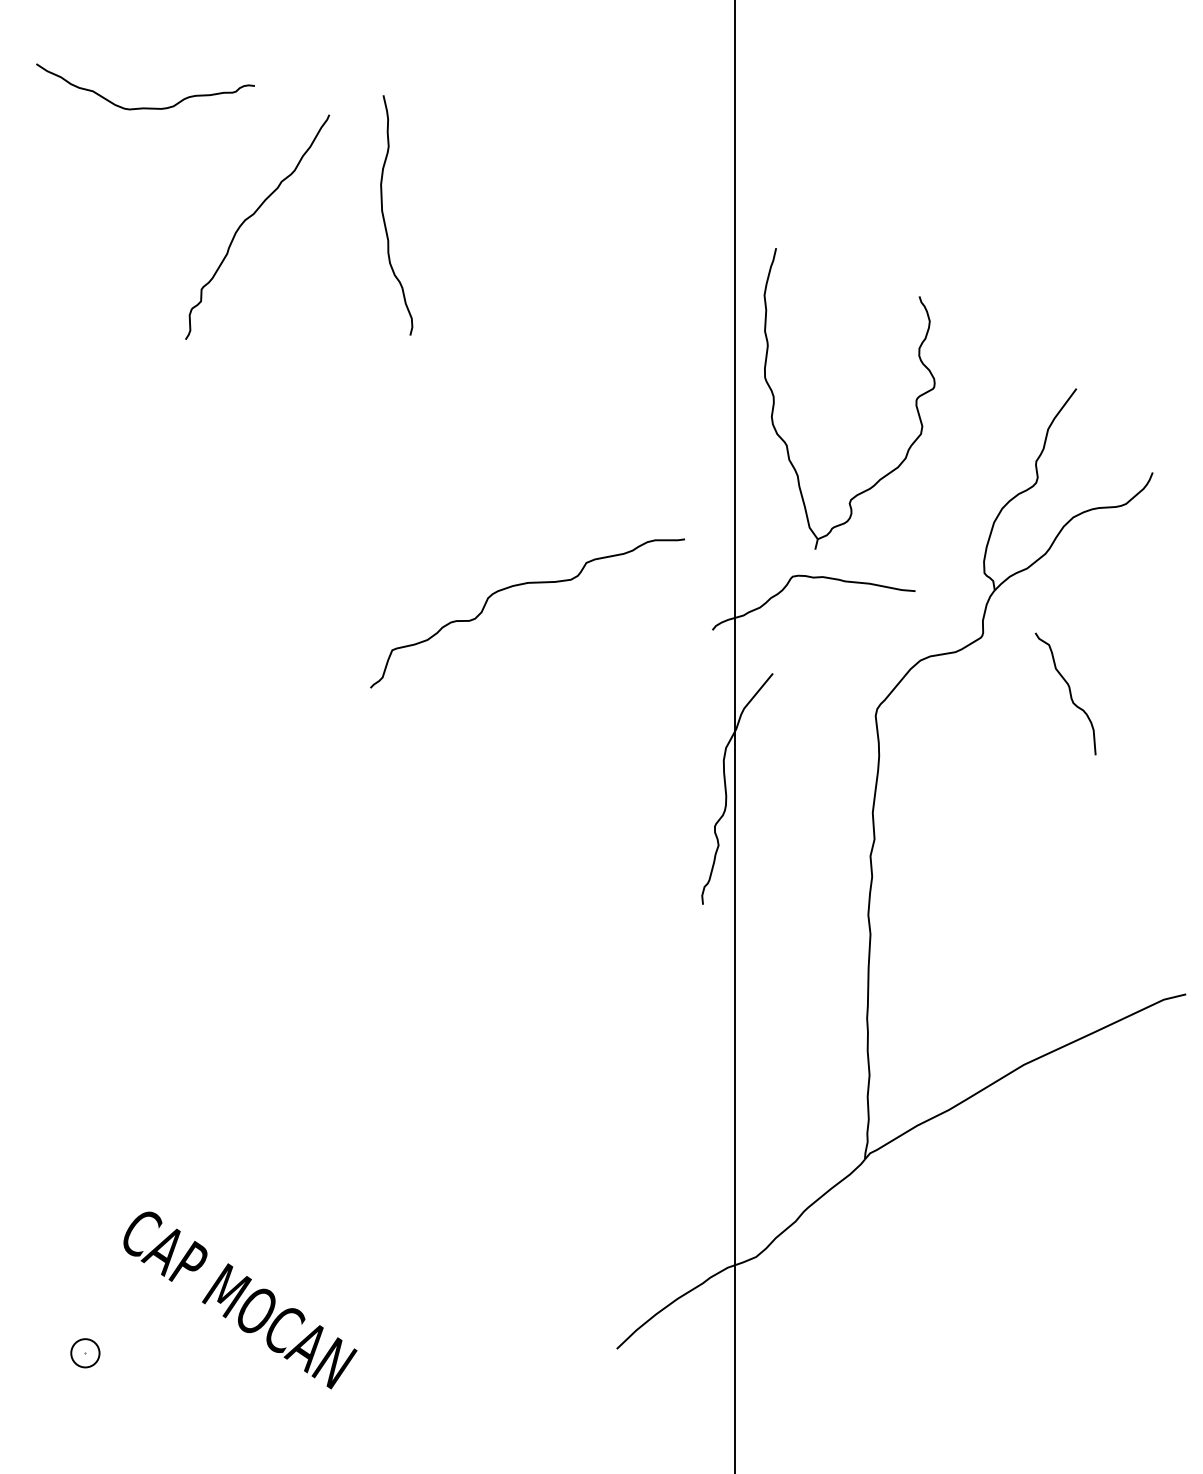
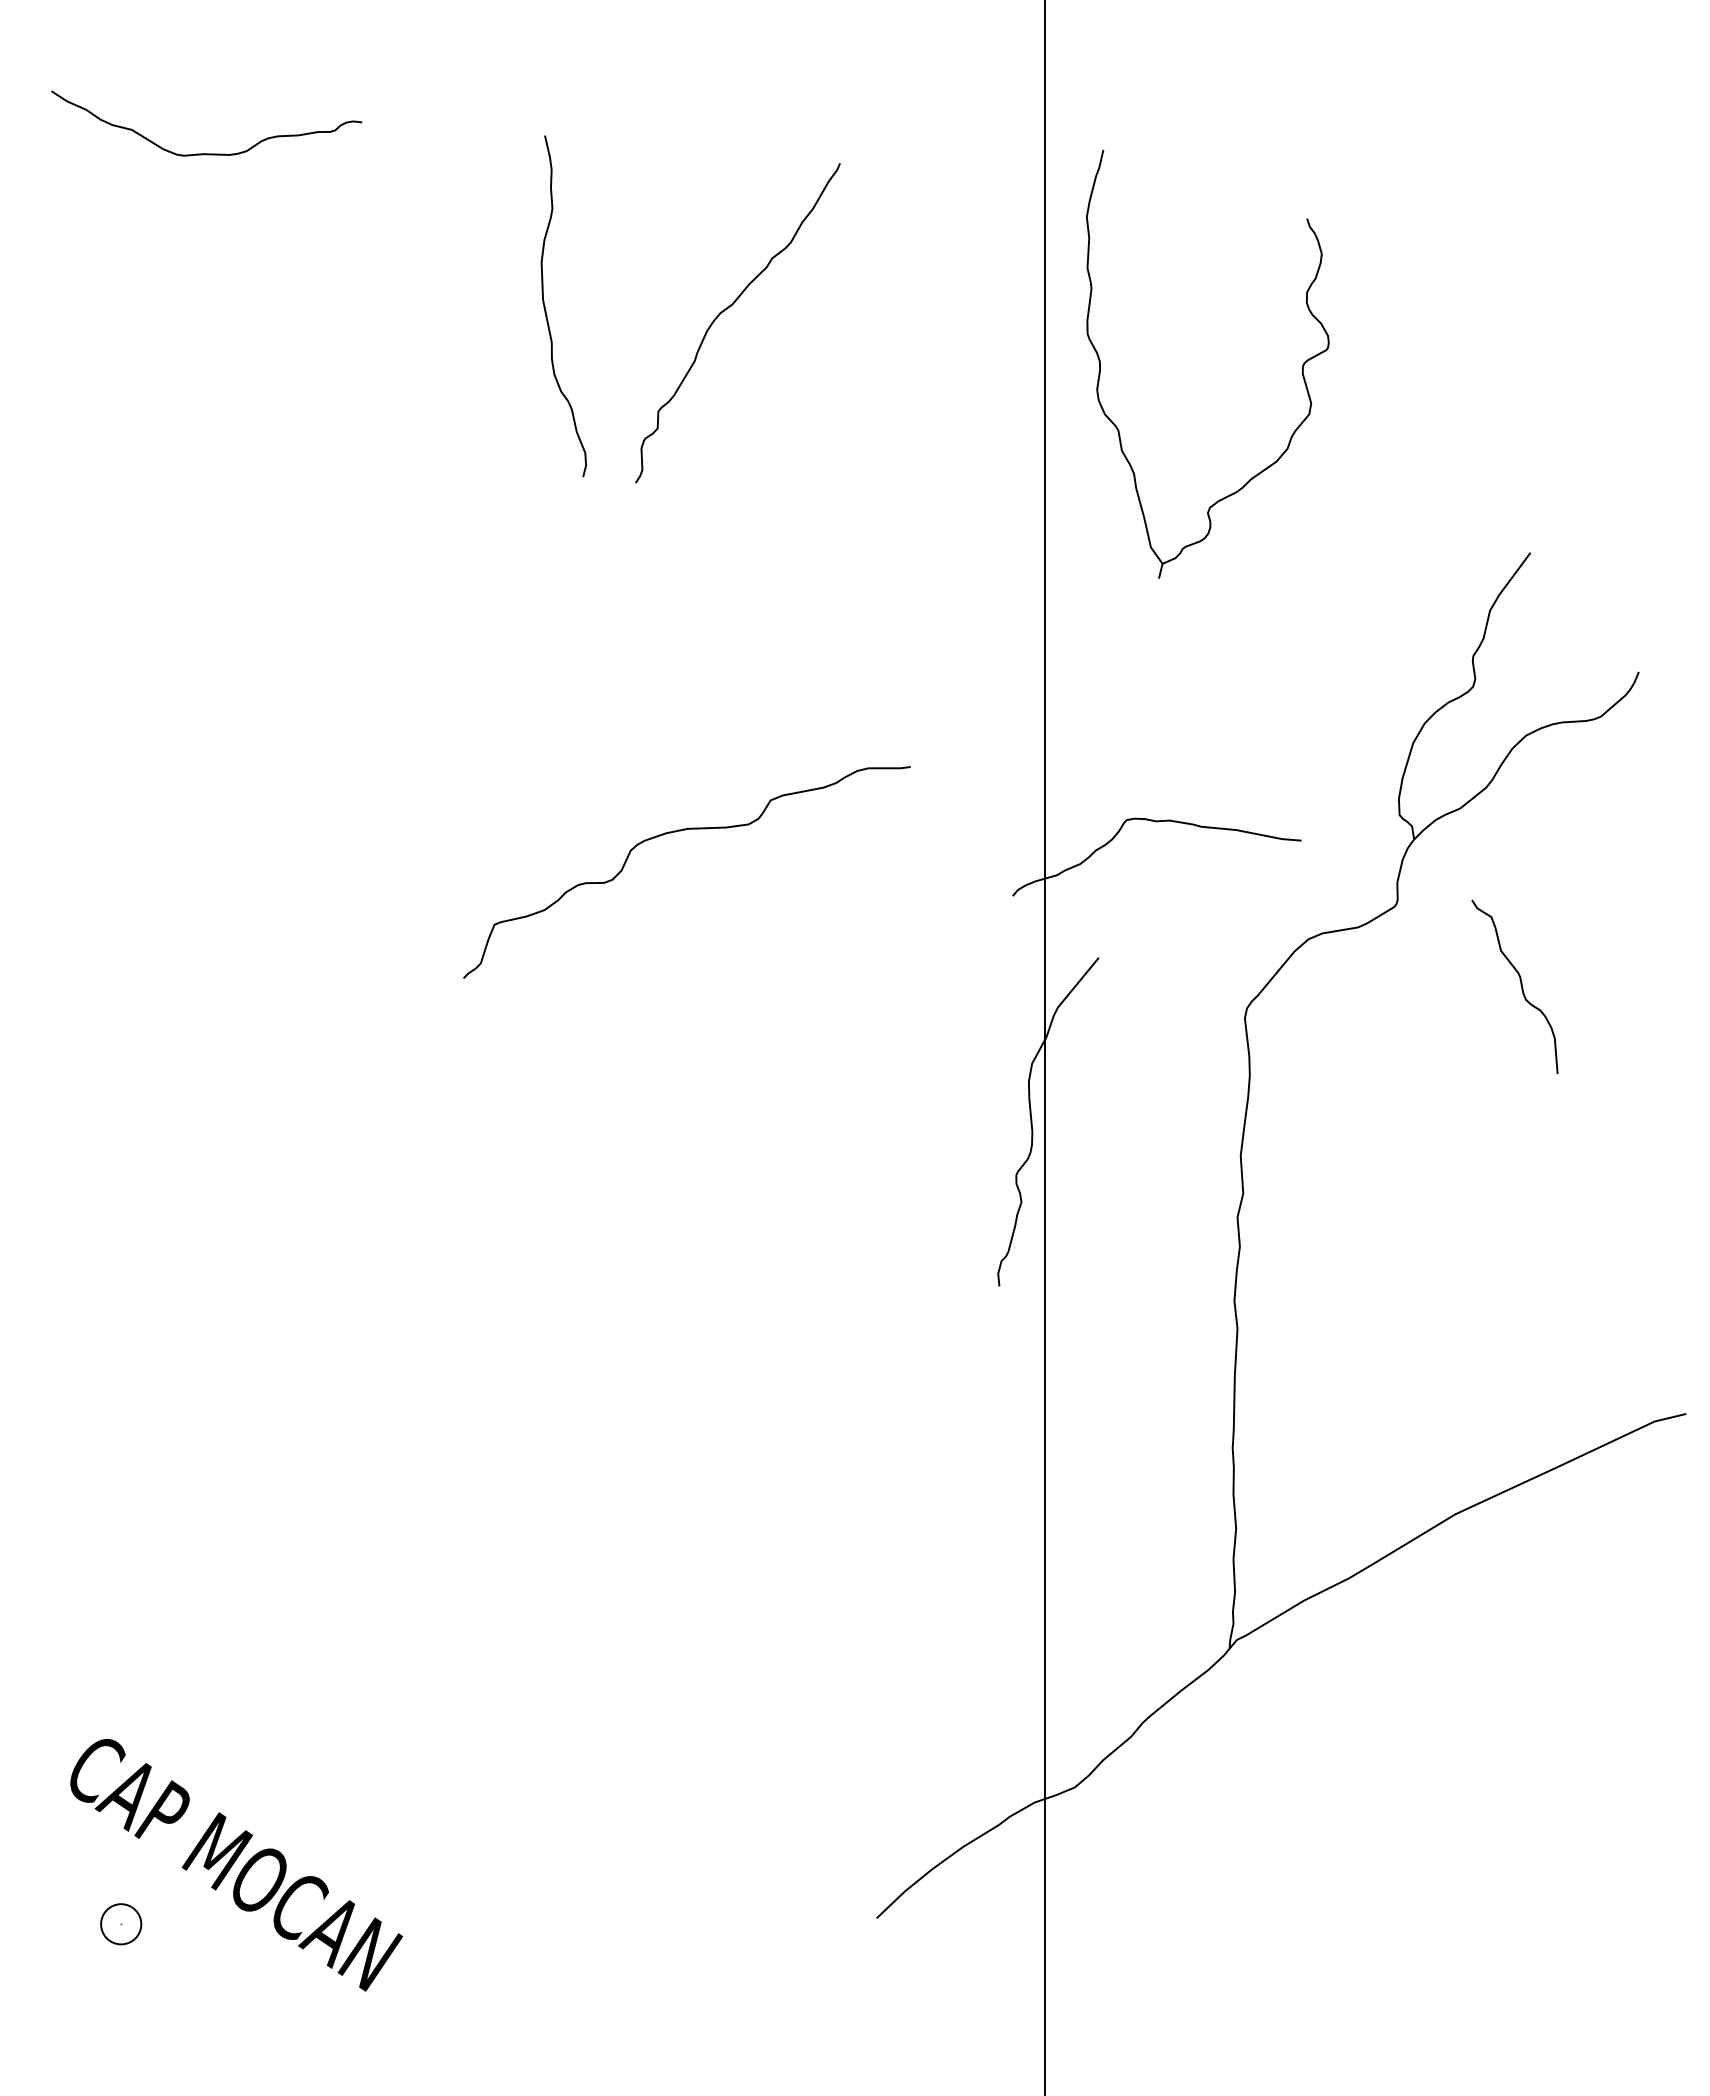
curve: (250, 217) -> (727, 309), moved
part: (915, 404) -> (1301, 372), moved
curve: (520, 585) -> (676, 832), moved
text: (240, 1299) -> (236, 1864), moved

